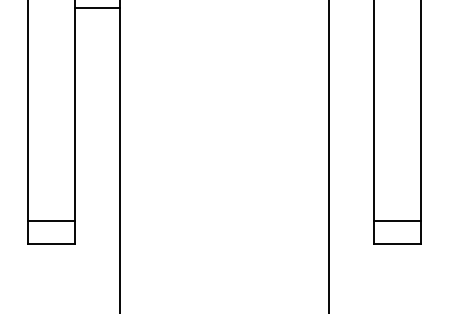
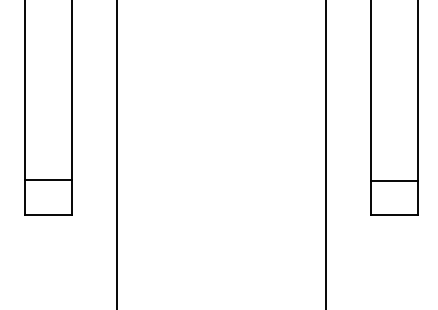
line: (51, 221) -> (48, 180), moved
line: (397, 221) -> (394, 181), moved

